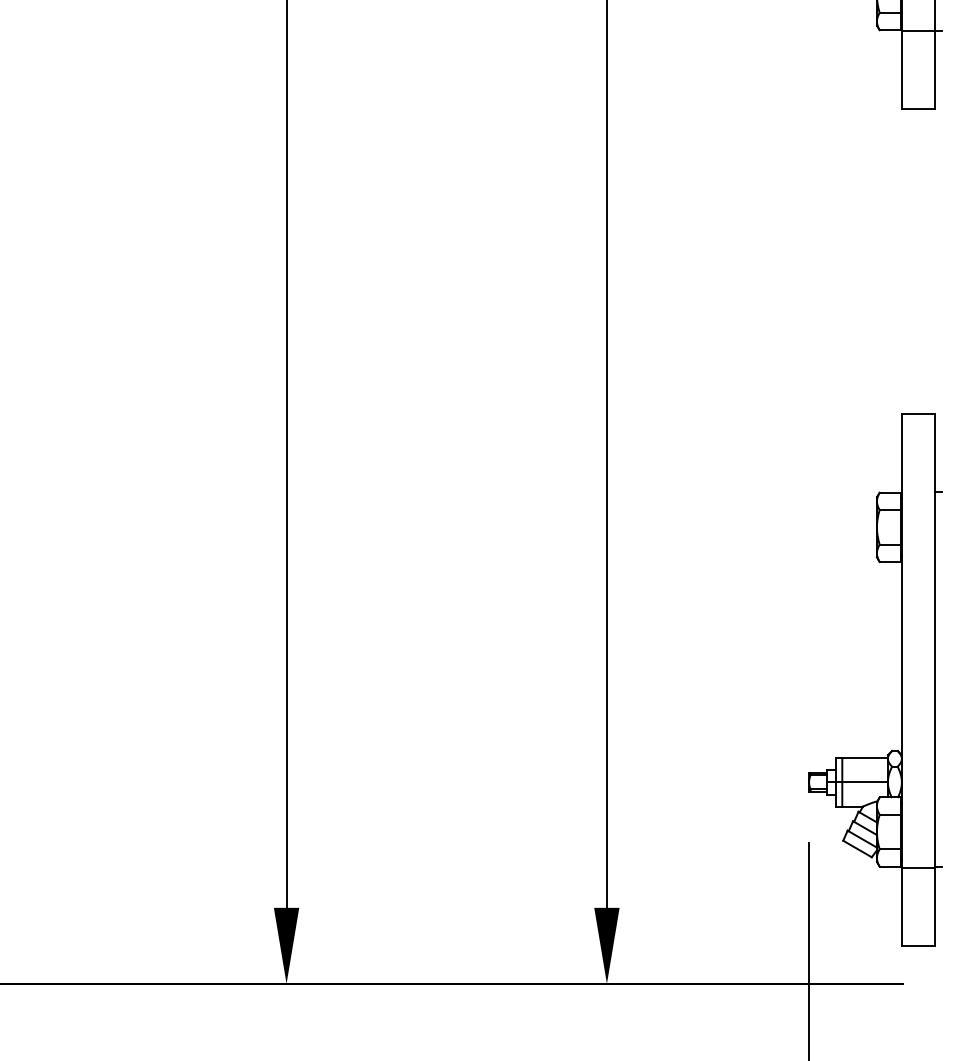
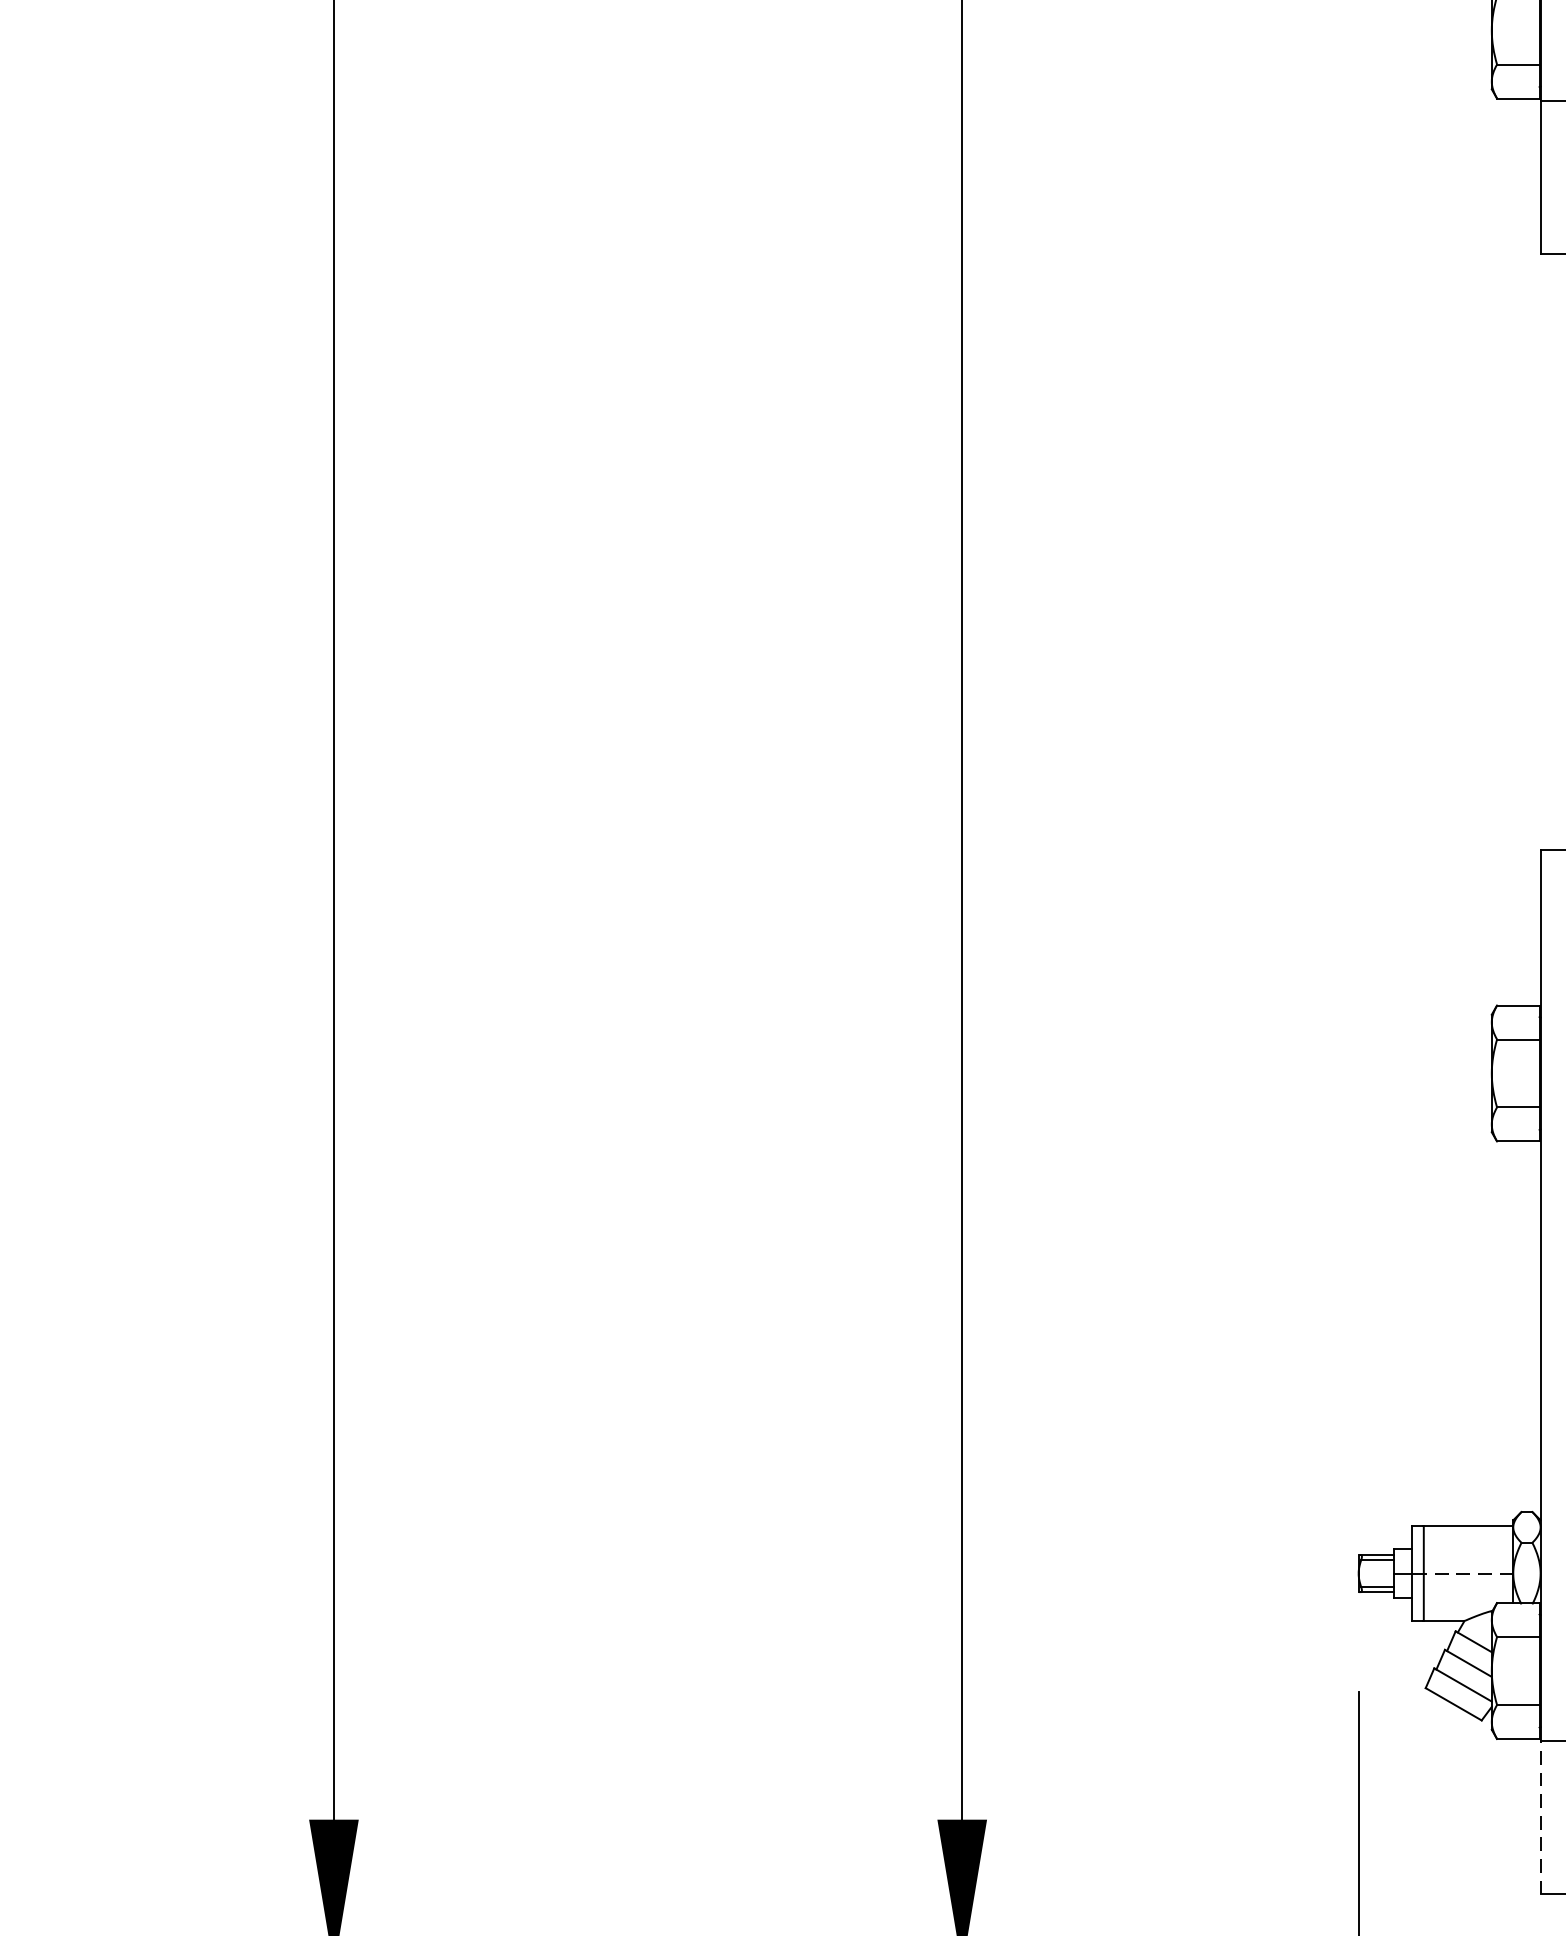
line: (865, 782) -> (1469, 1573), solid -> dashed
line: (901, 906) -> (1539, 1817), solid -> dashed

